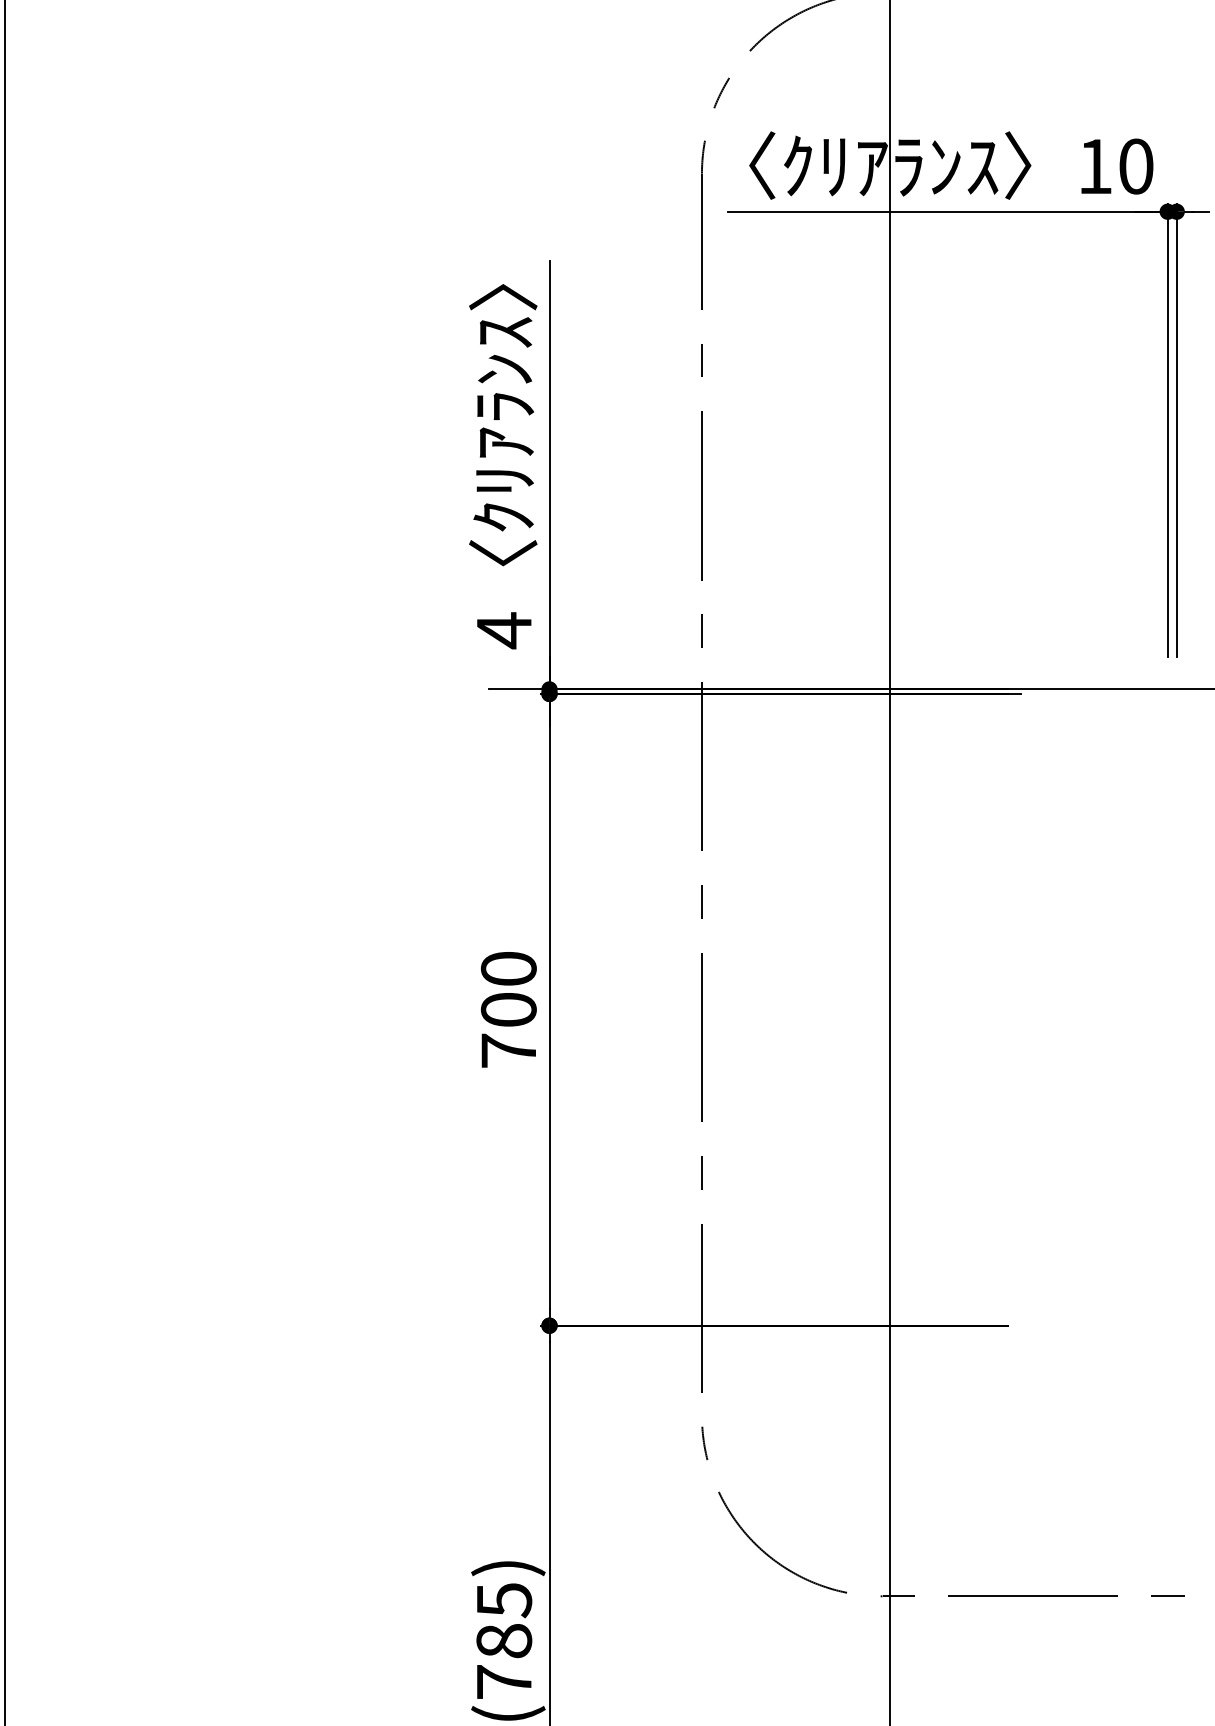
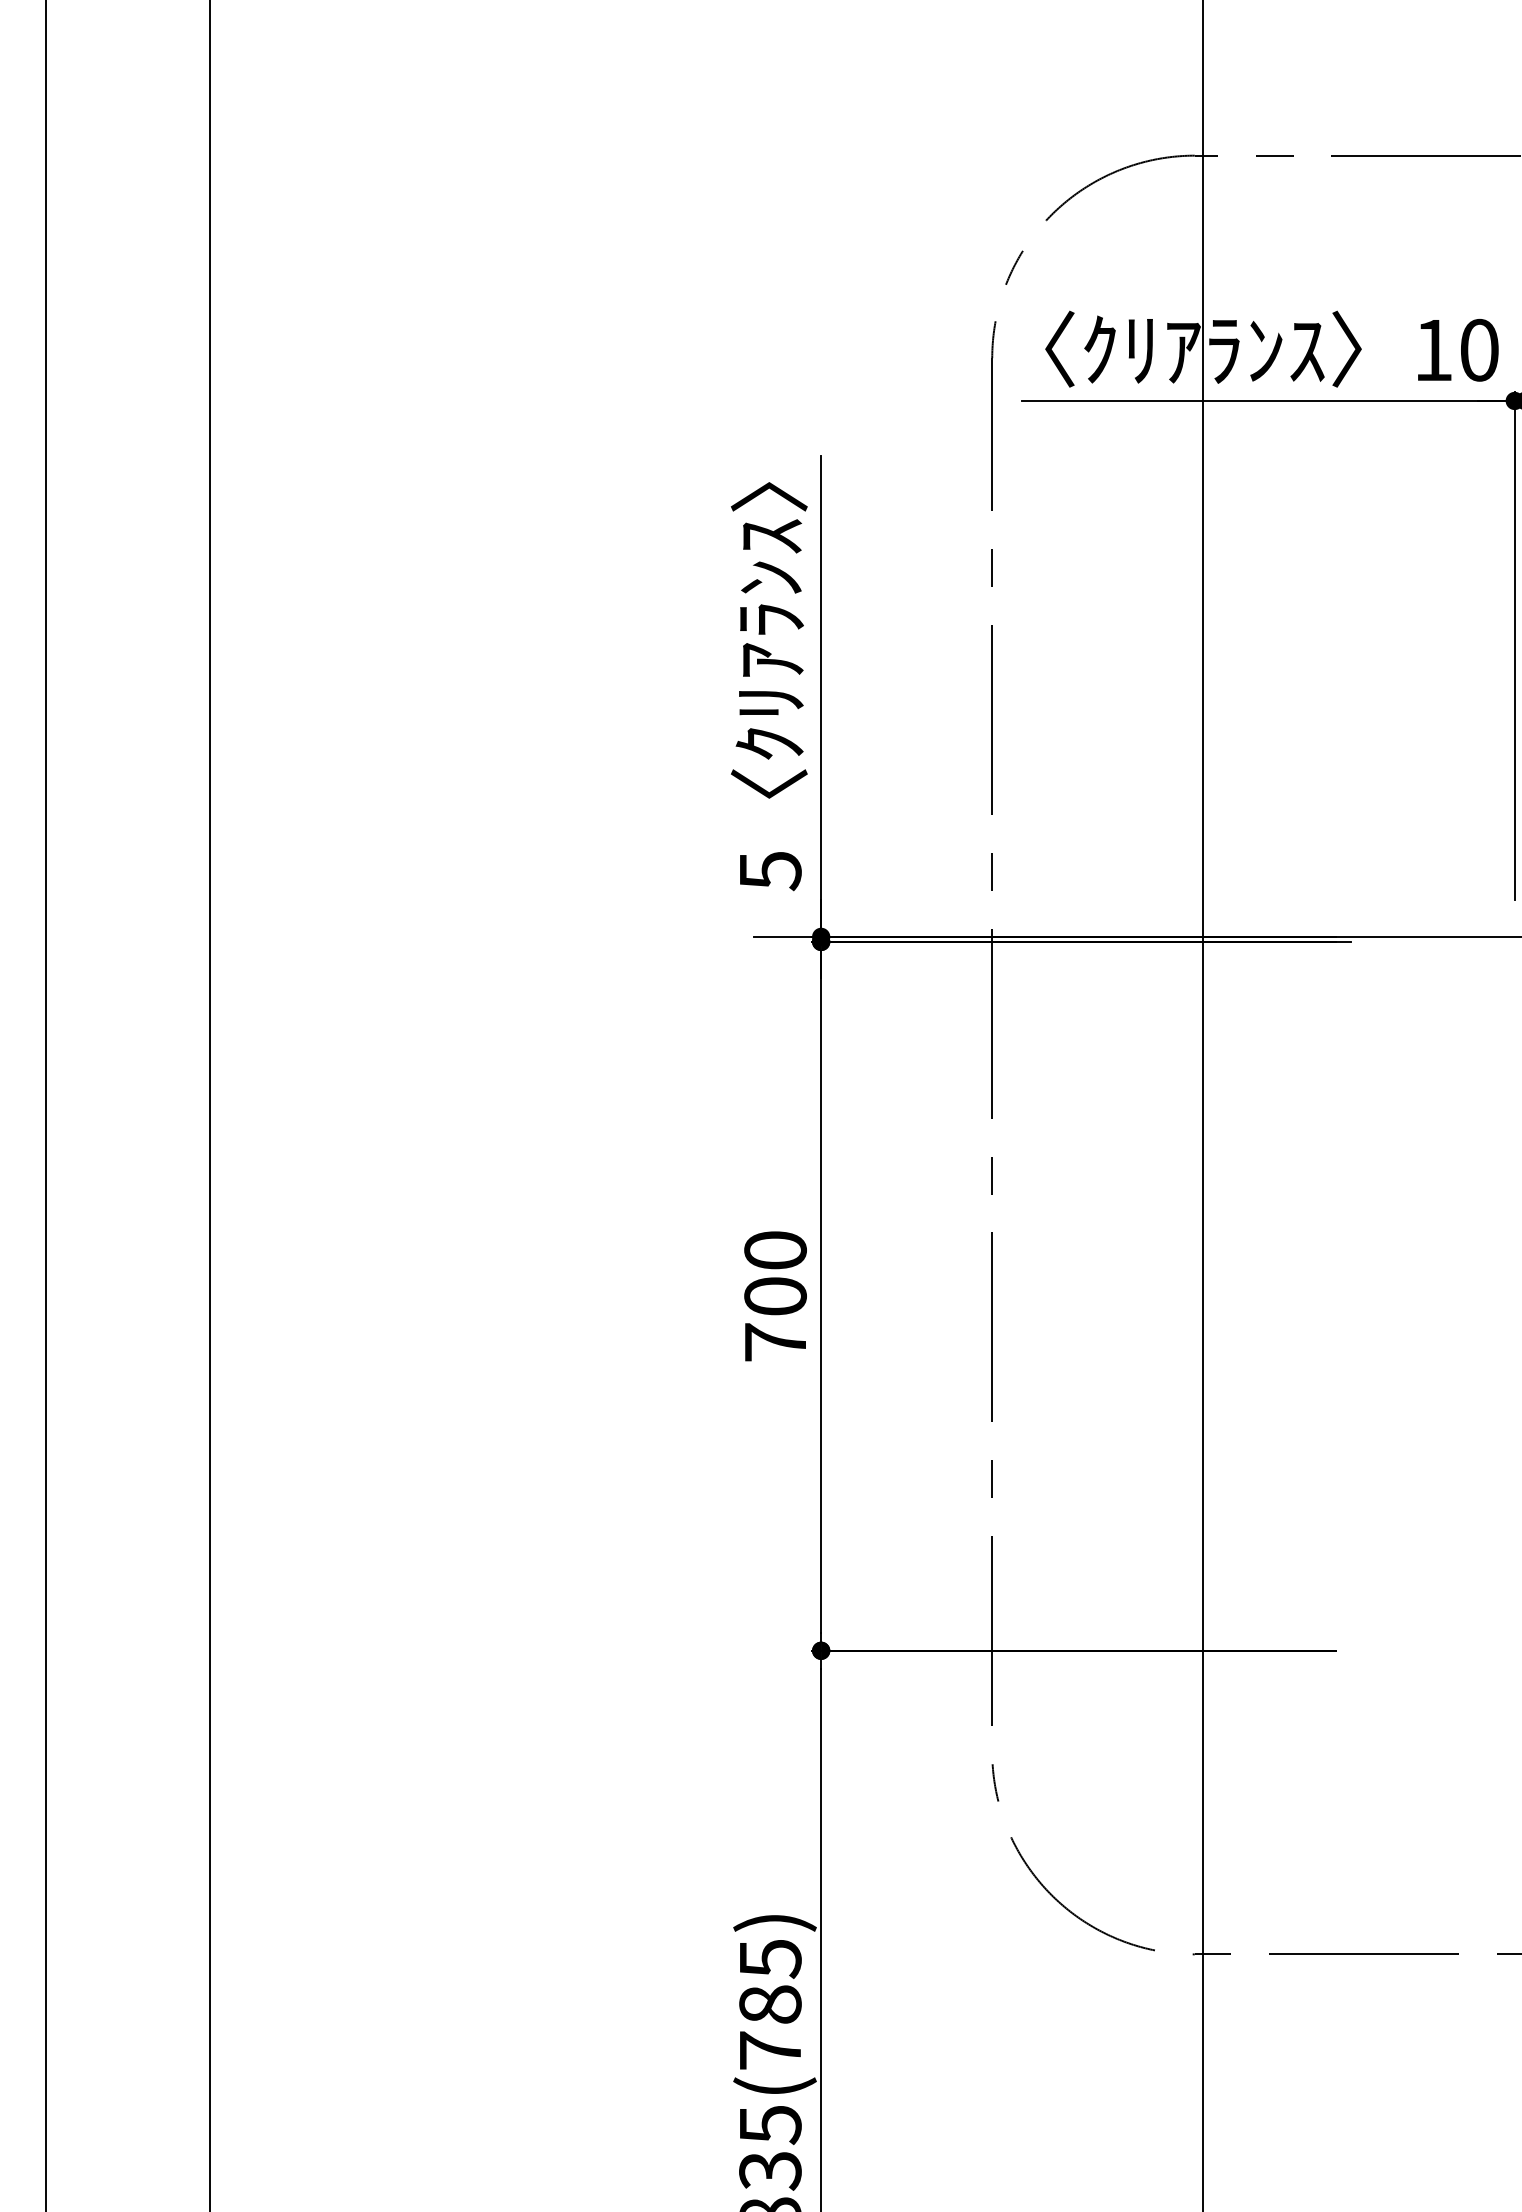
text: (504, 630) -> (770, 870), 4 -> 5

